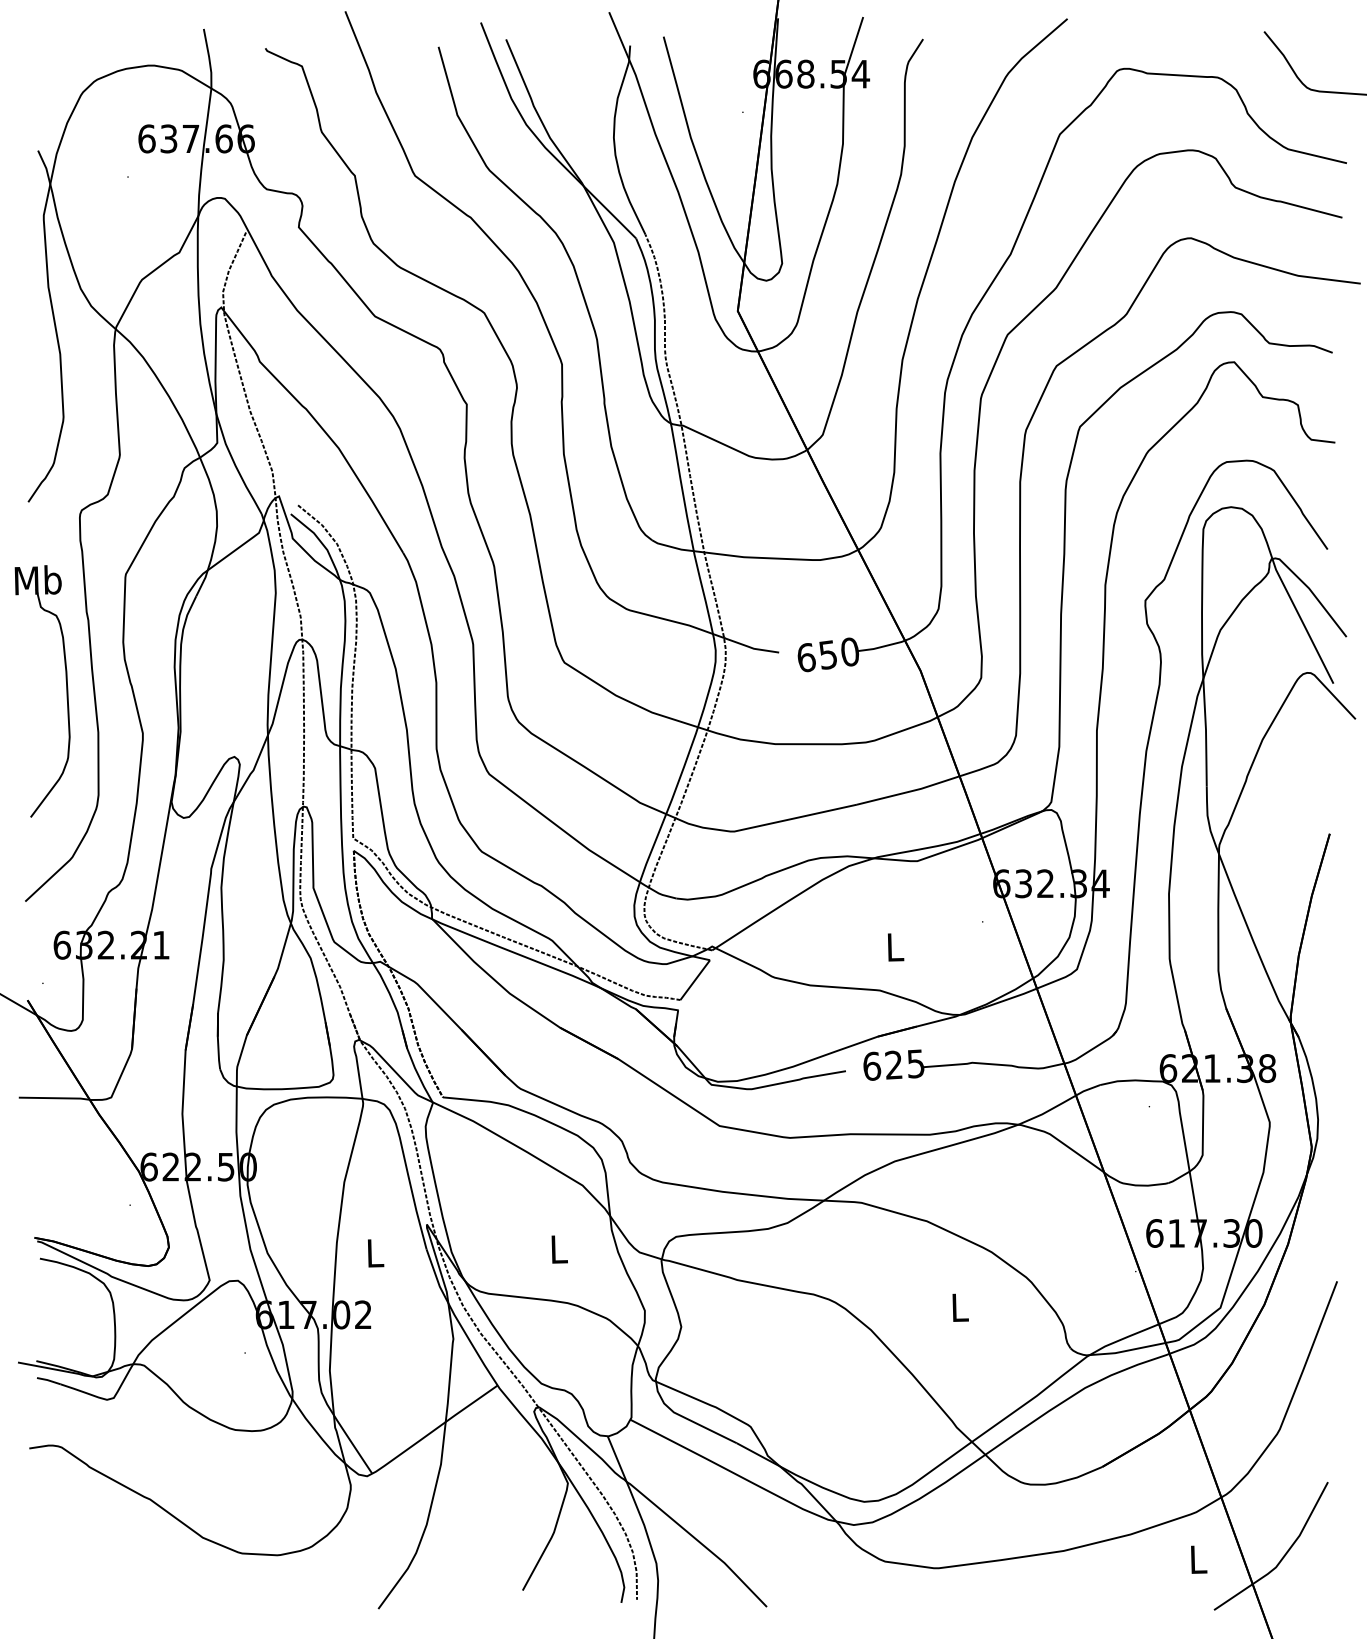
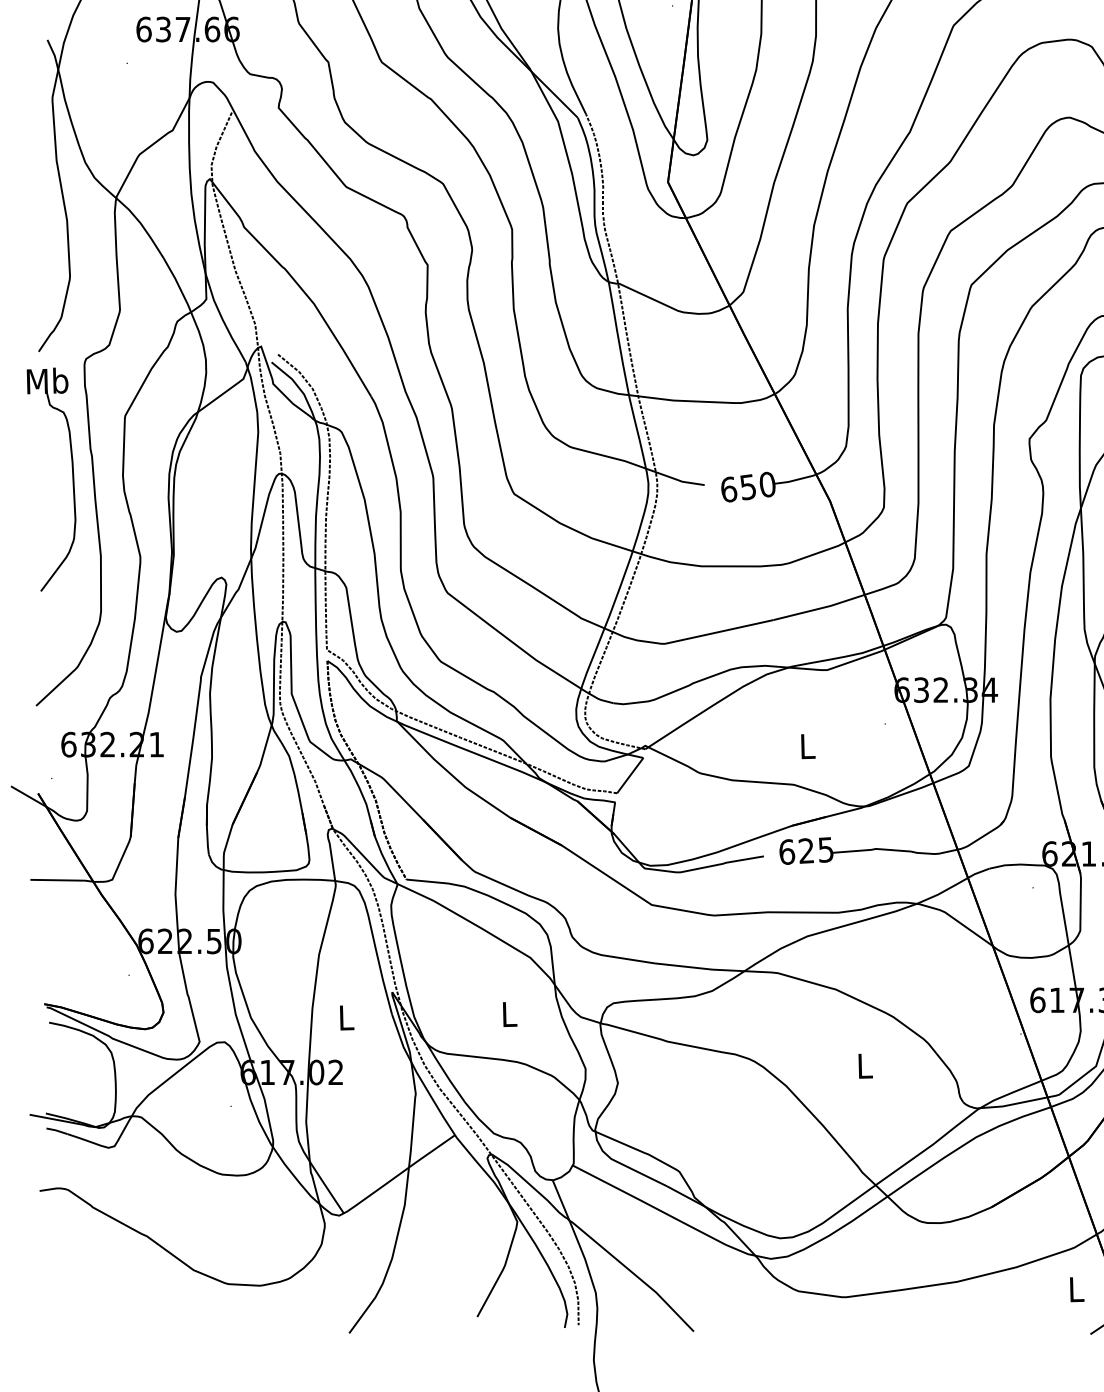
part: (66, 691) -> (72, 479), moved

